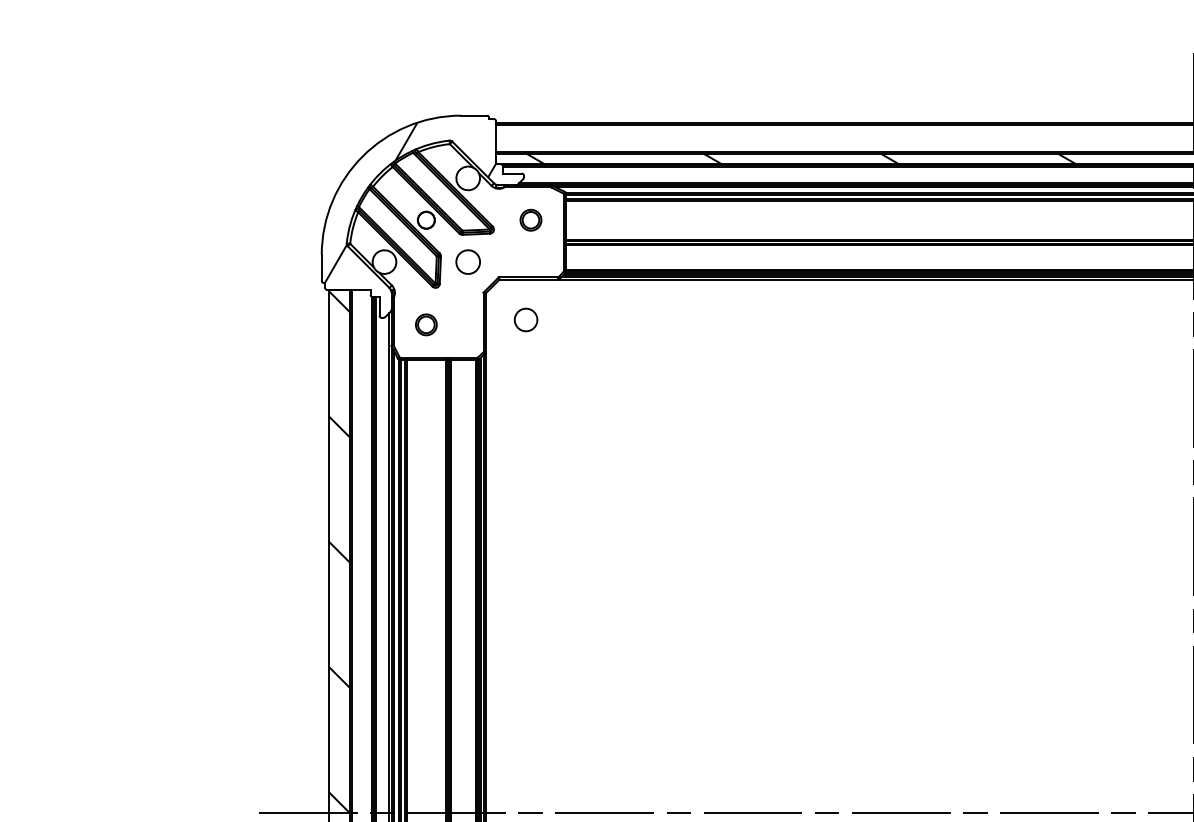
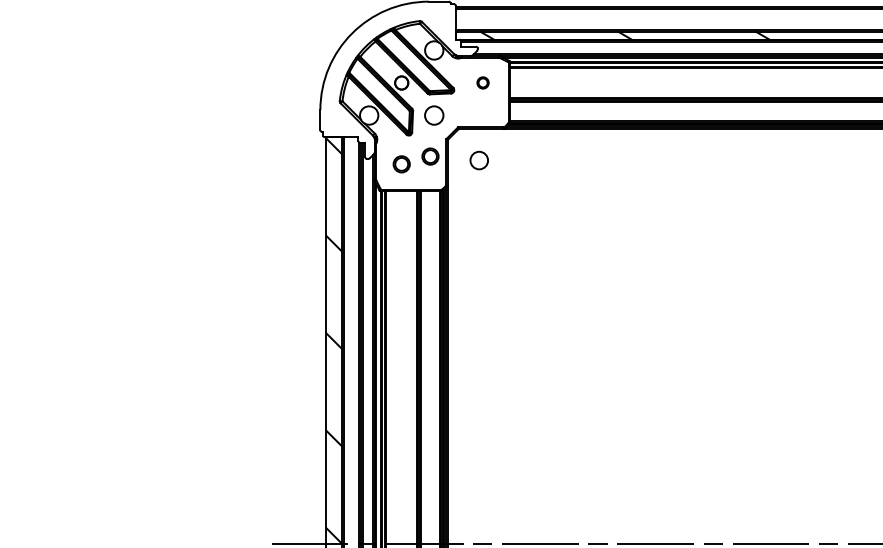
hatch: (410, 202) -> (389, 69), removed
part: (530, 219) -> (482, 82), size x0.7
part: (463, 314) -> (430, 156), added

